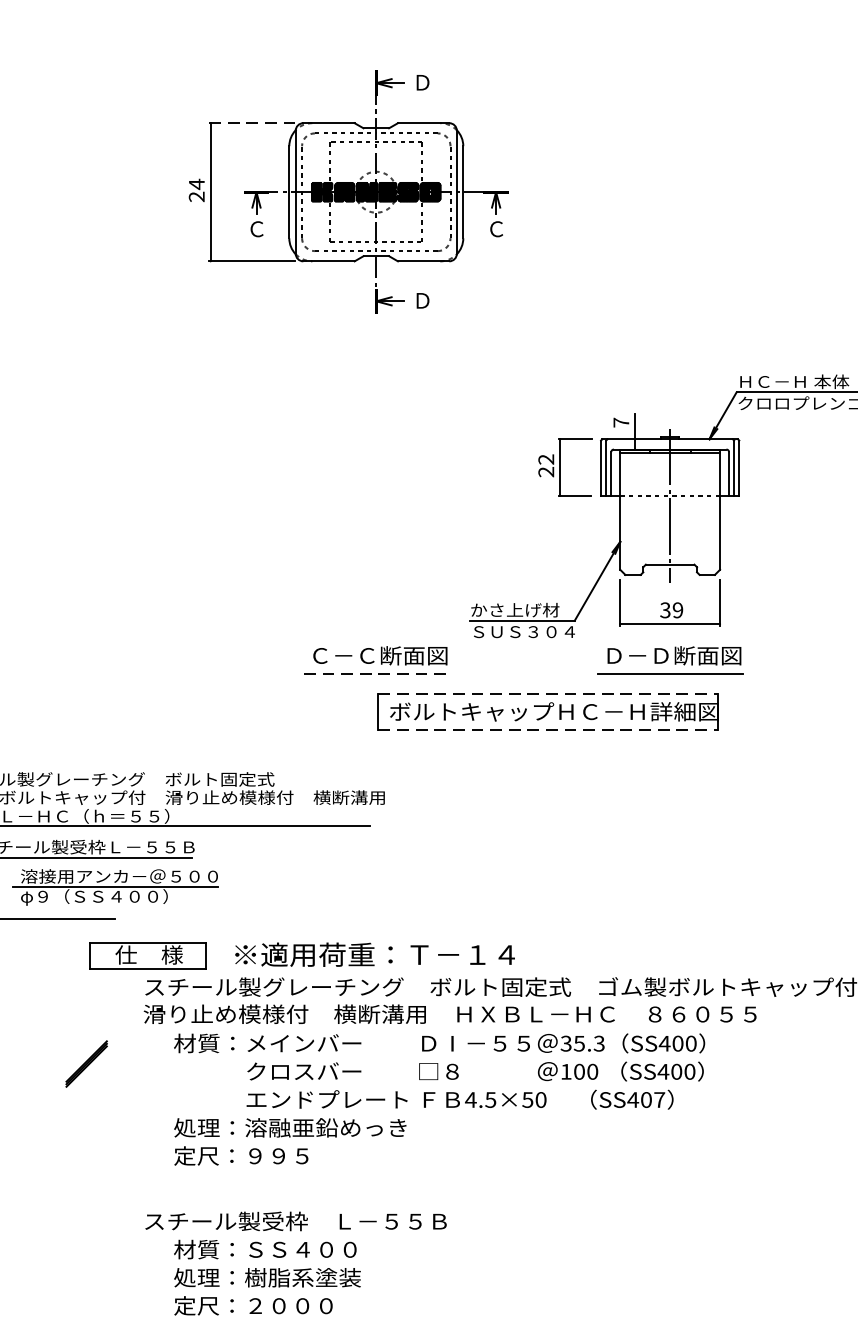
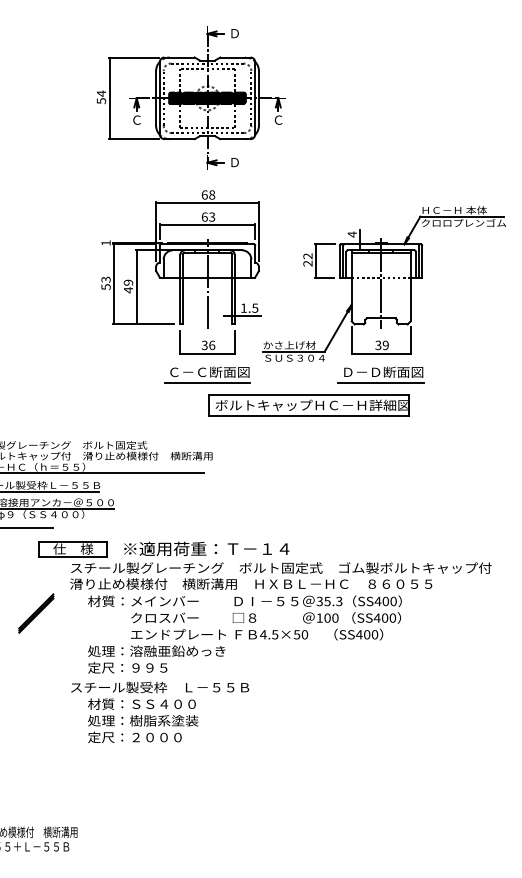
line: (252, 123) -> (134, 57), dashed -> solid
text: (196, 195) -> (101, 100), 24 -> 54
text: (619, 422) -> (351, 234), 7 -> 4
part: (332, 486) -> (181, 272), added
line: (376, 674) -> (207, 383), dashed -> solid
line: (548, 693) -> (309, 394), dashed -> solid
line: (548, 730) -> (309, 416), dashed -> solid
part: (86, 1064) -> (36, 613), size x1.43
text: (658, 1099) -> (374, 634), SS407 -> SS400
text: (296, 1261) -> (160, 711), moved

